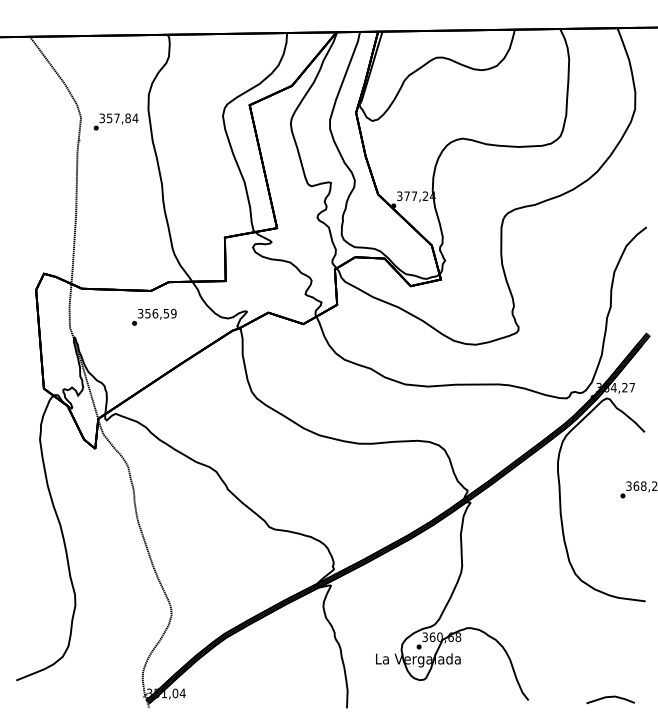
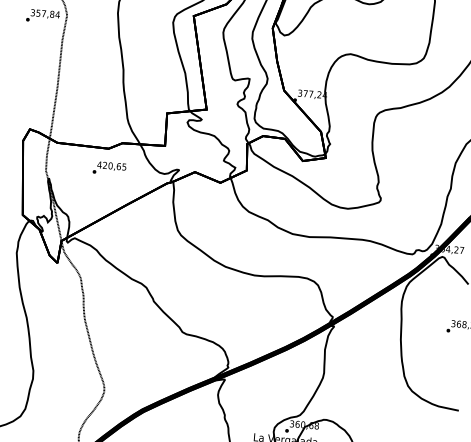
text: (115, 121) -> (42, 15), moved
text: (156, 313) -> (111, 165), 356,59 -> 420,65

